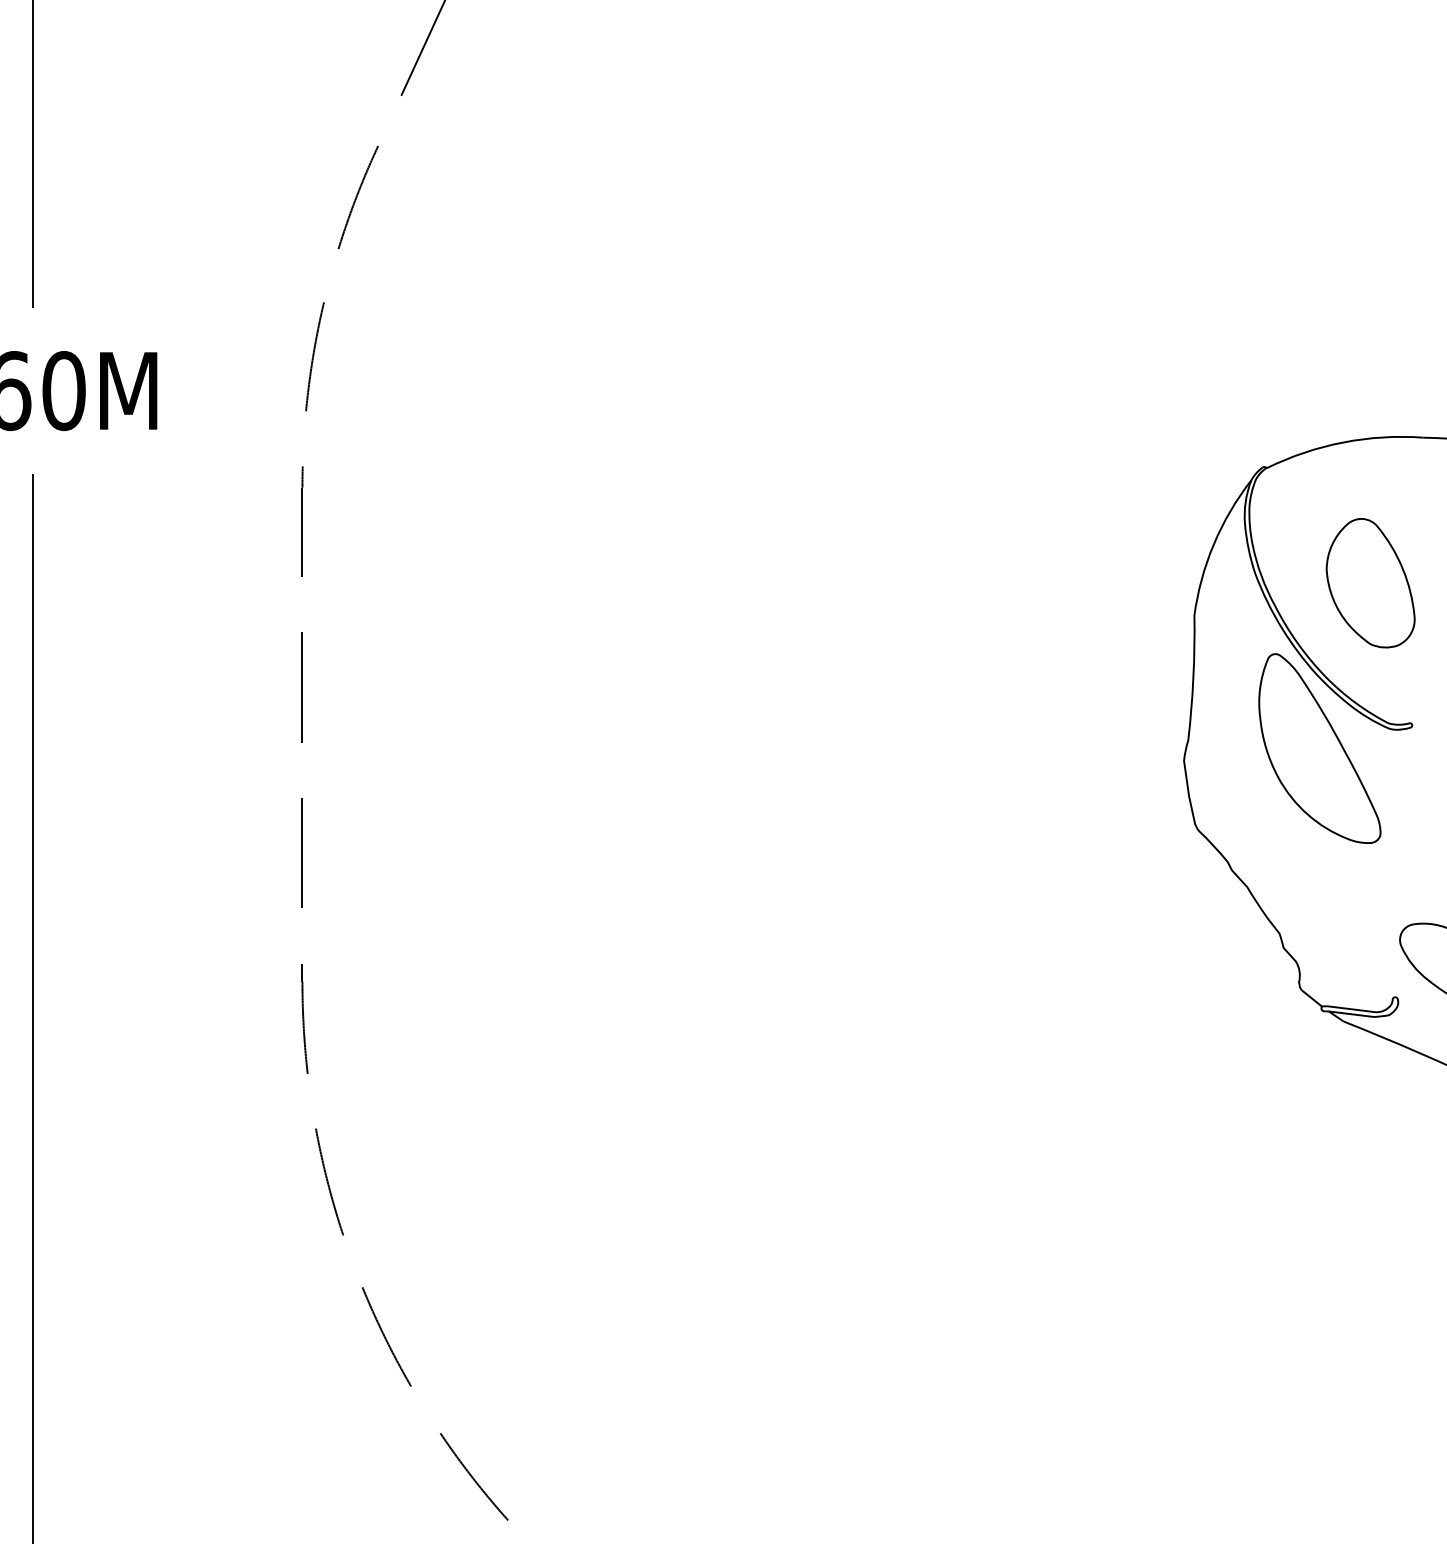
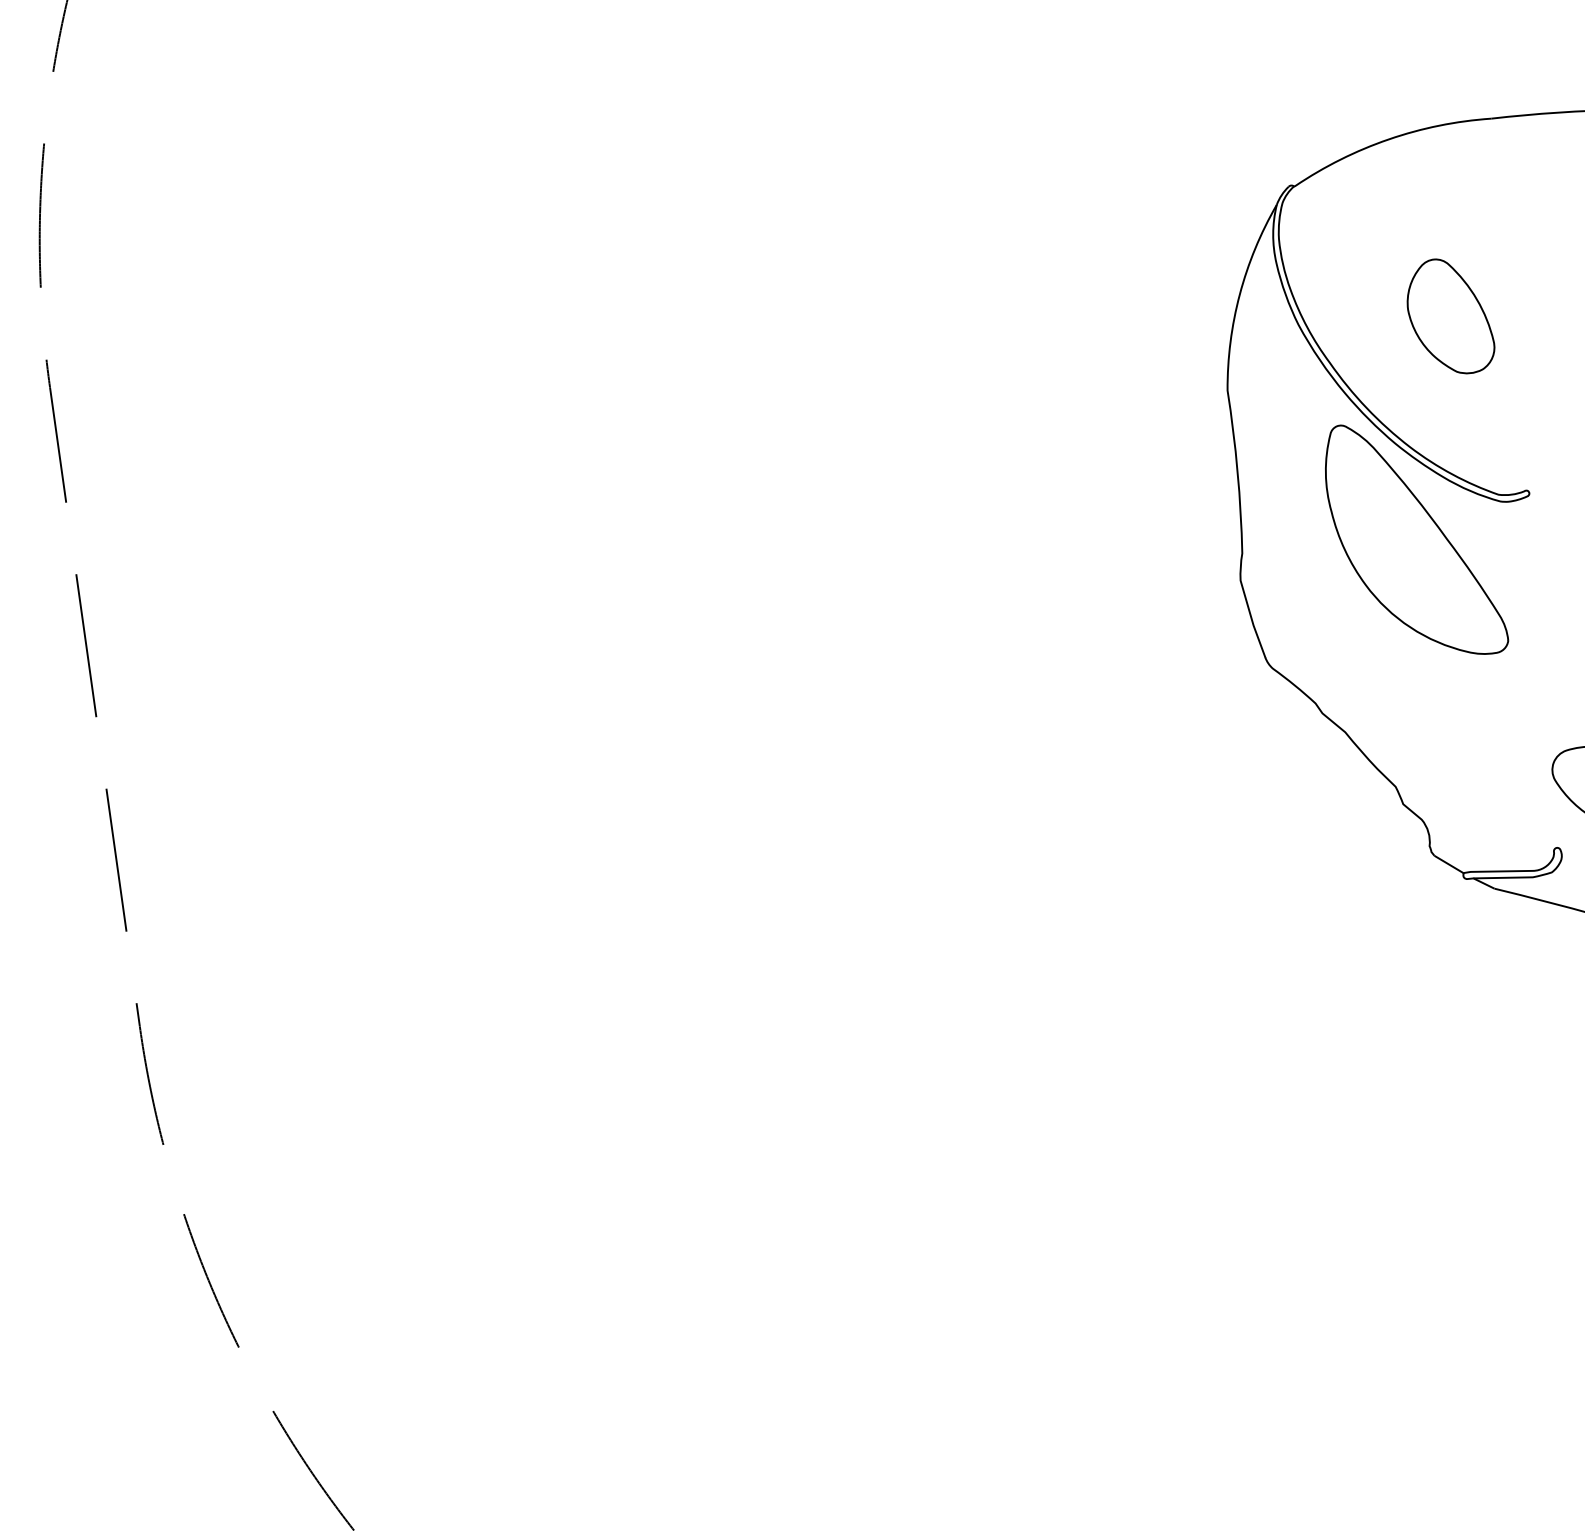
part: (1370, 583) -> (1449, 316), size x0.7

